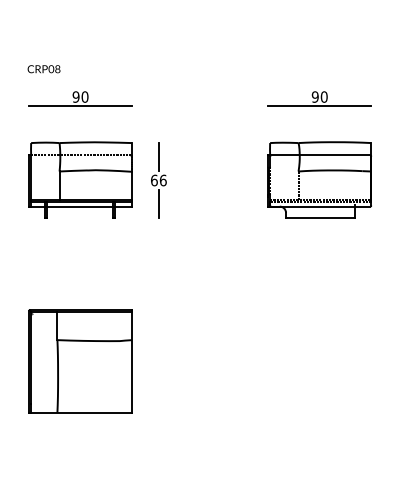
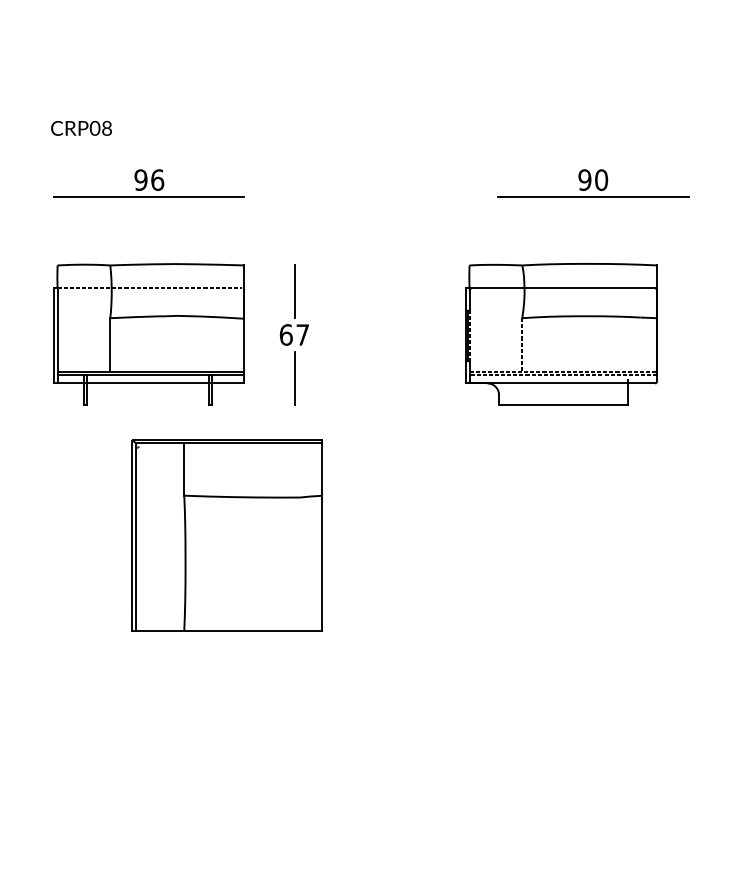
text: (84, 96) -> (156, 179), 90 -> 96
part: (319, 179) -> (561, 333), moved
text: (162, 180) -> (301, 334), 66 -> 67
part: (80, 361) -> (227, 535), moved

